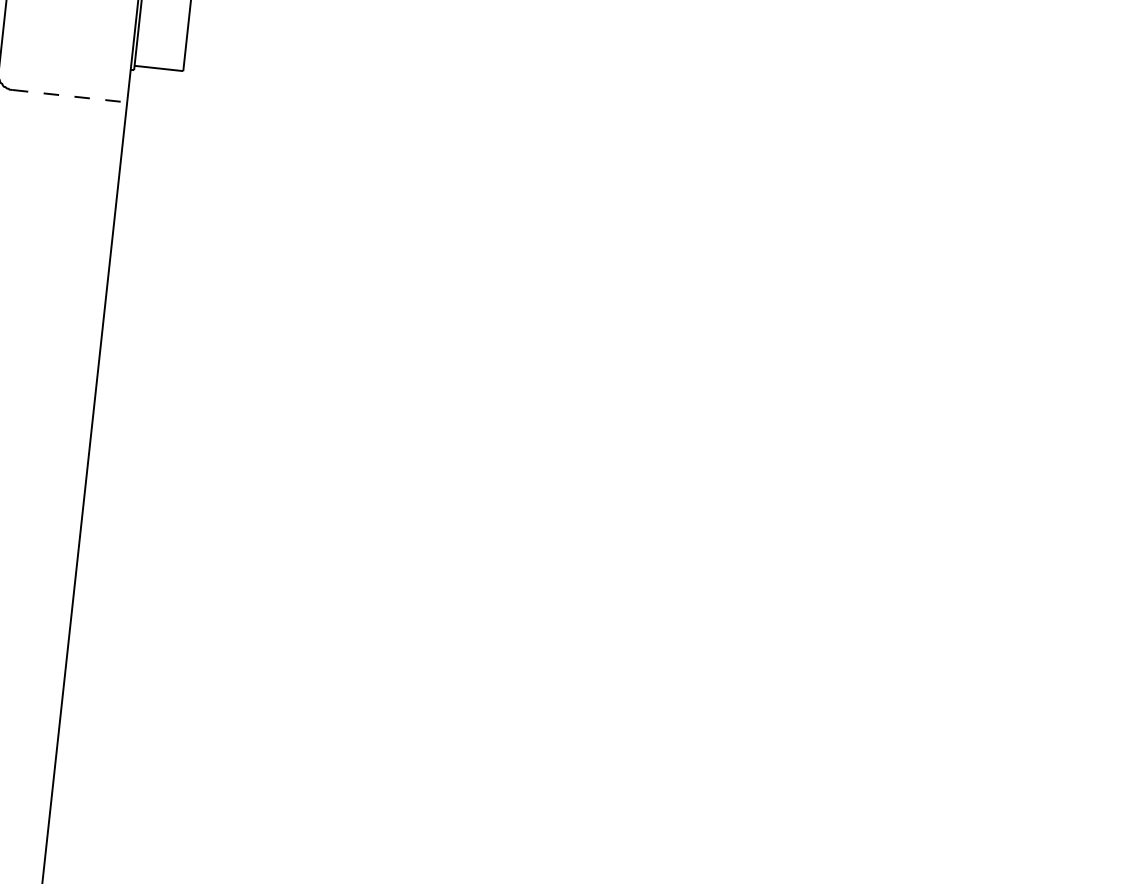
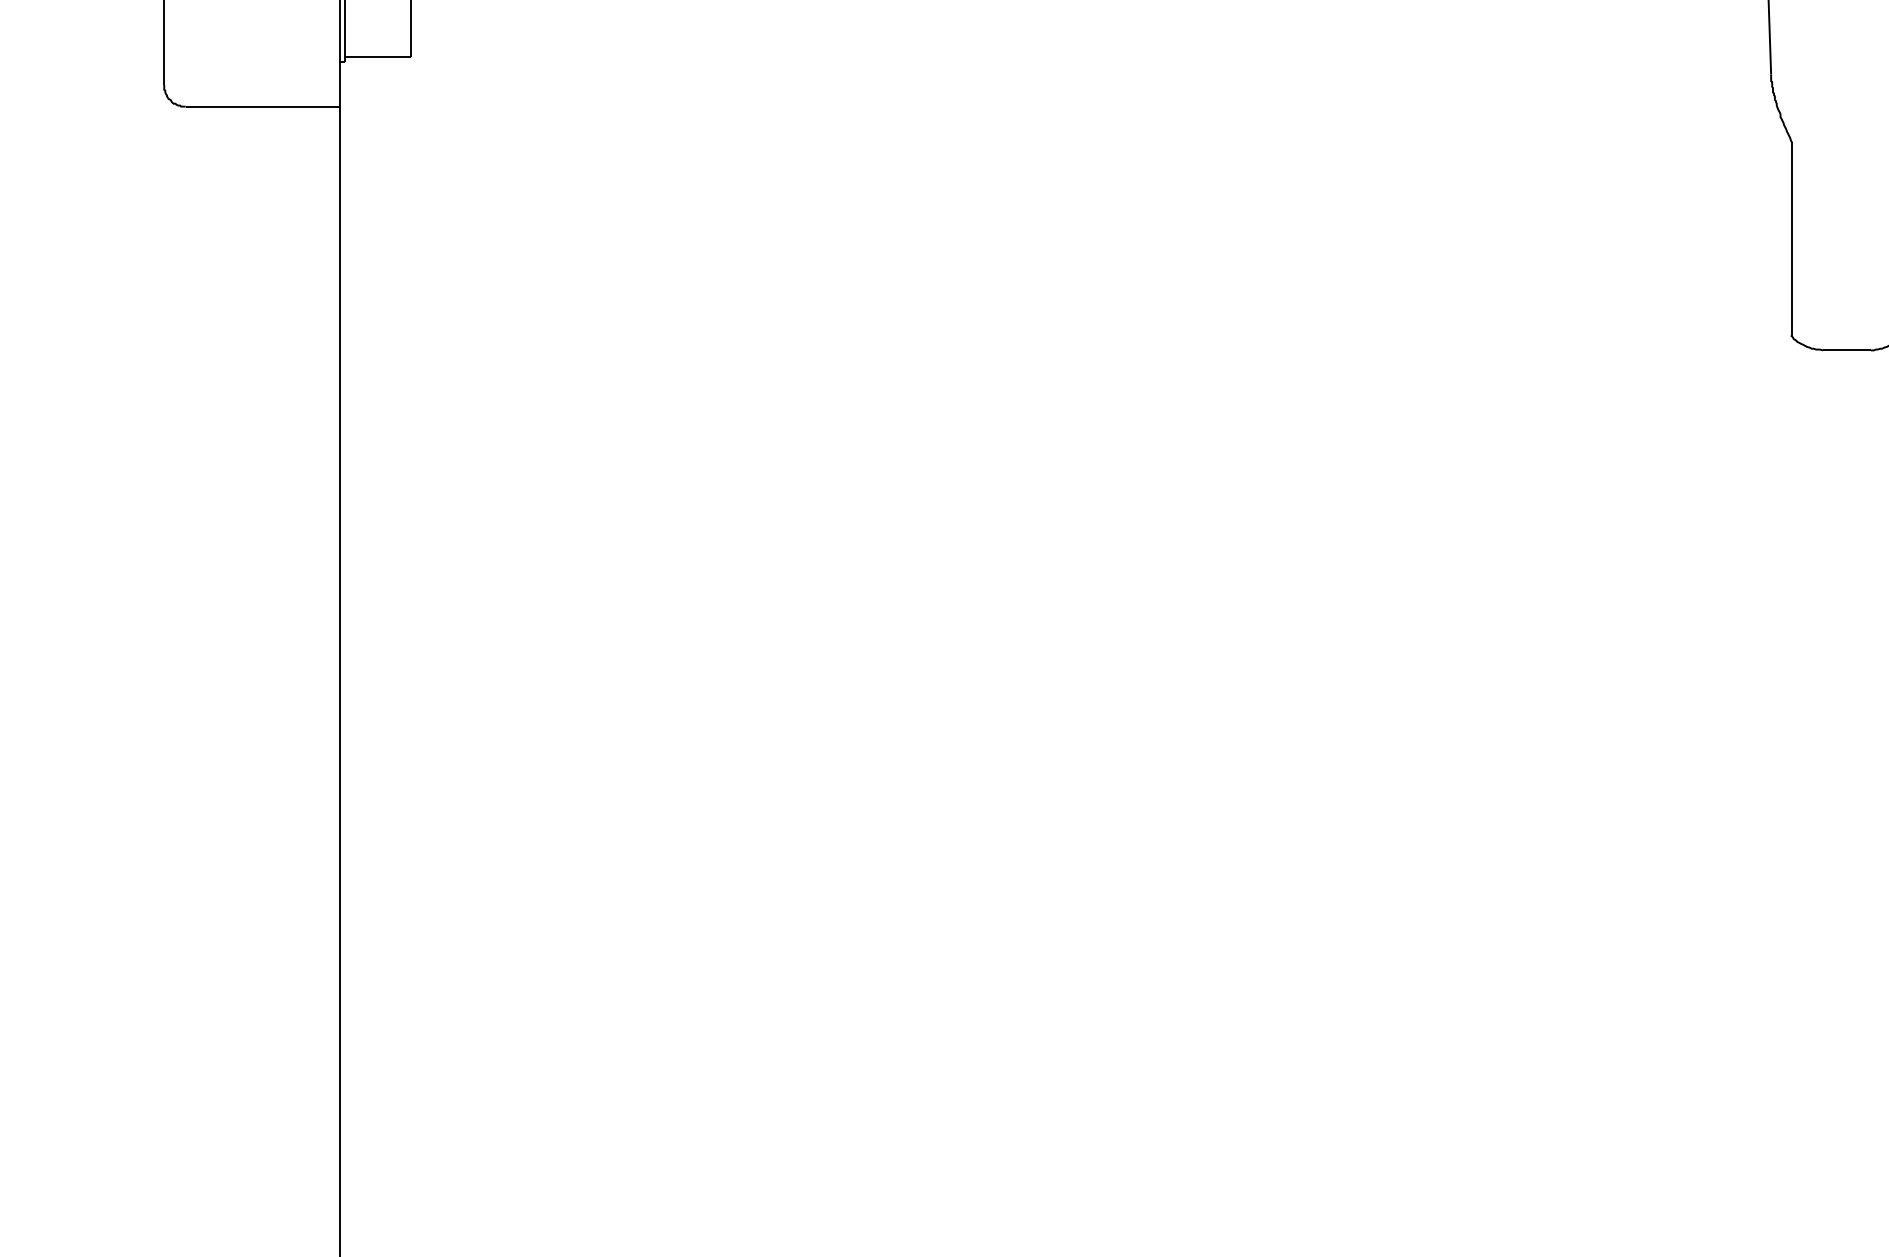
line: (70, 96) -> (263, 106), dashed -> solid

